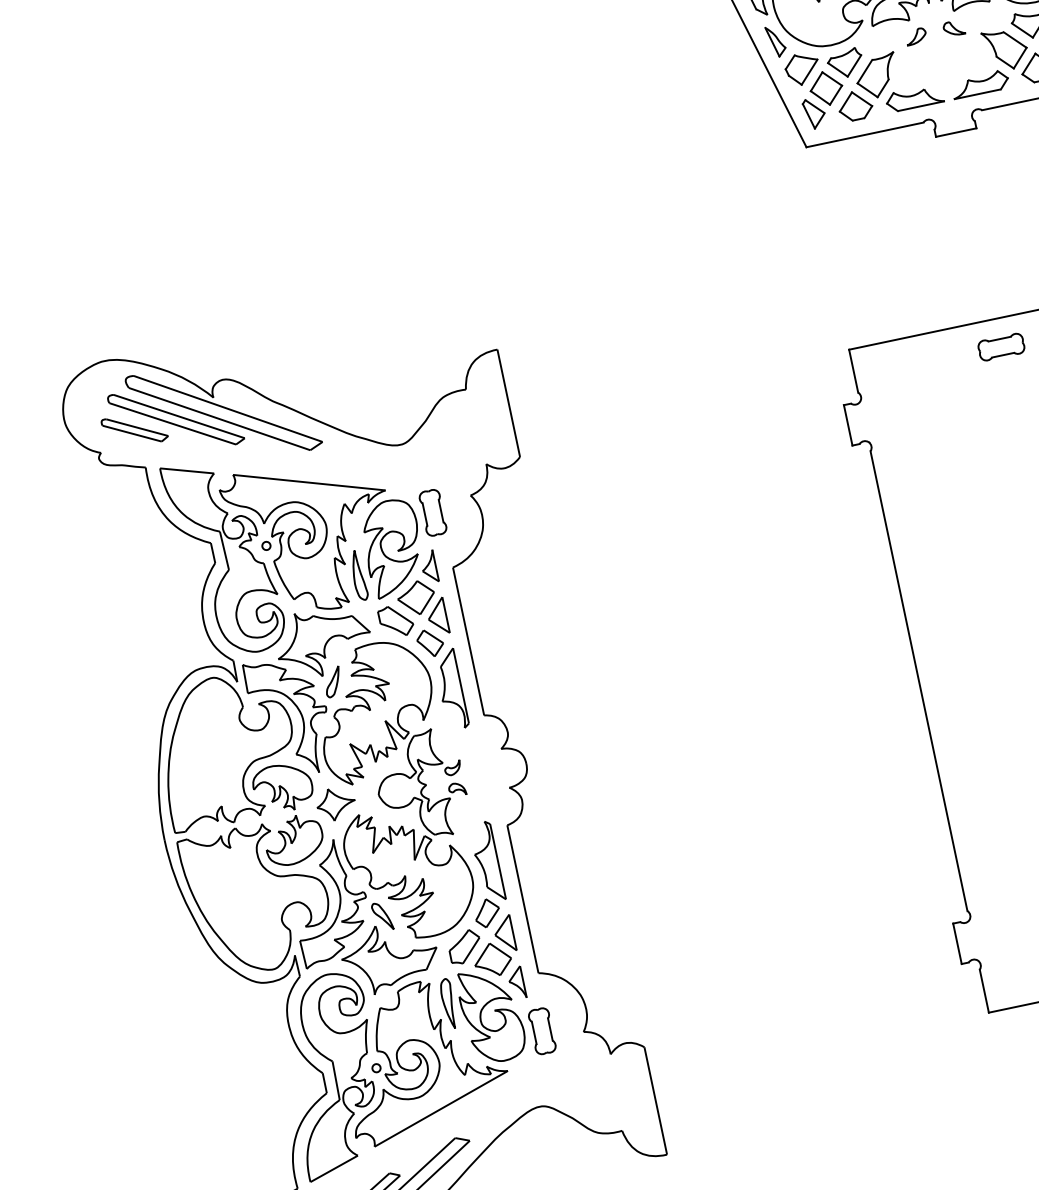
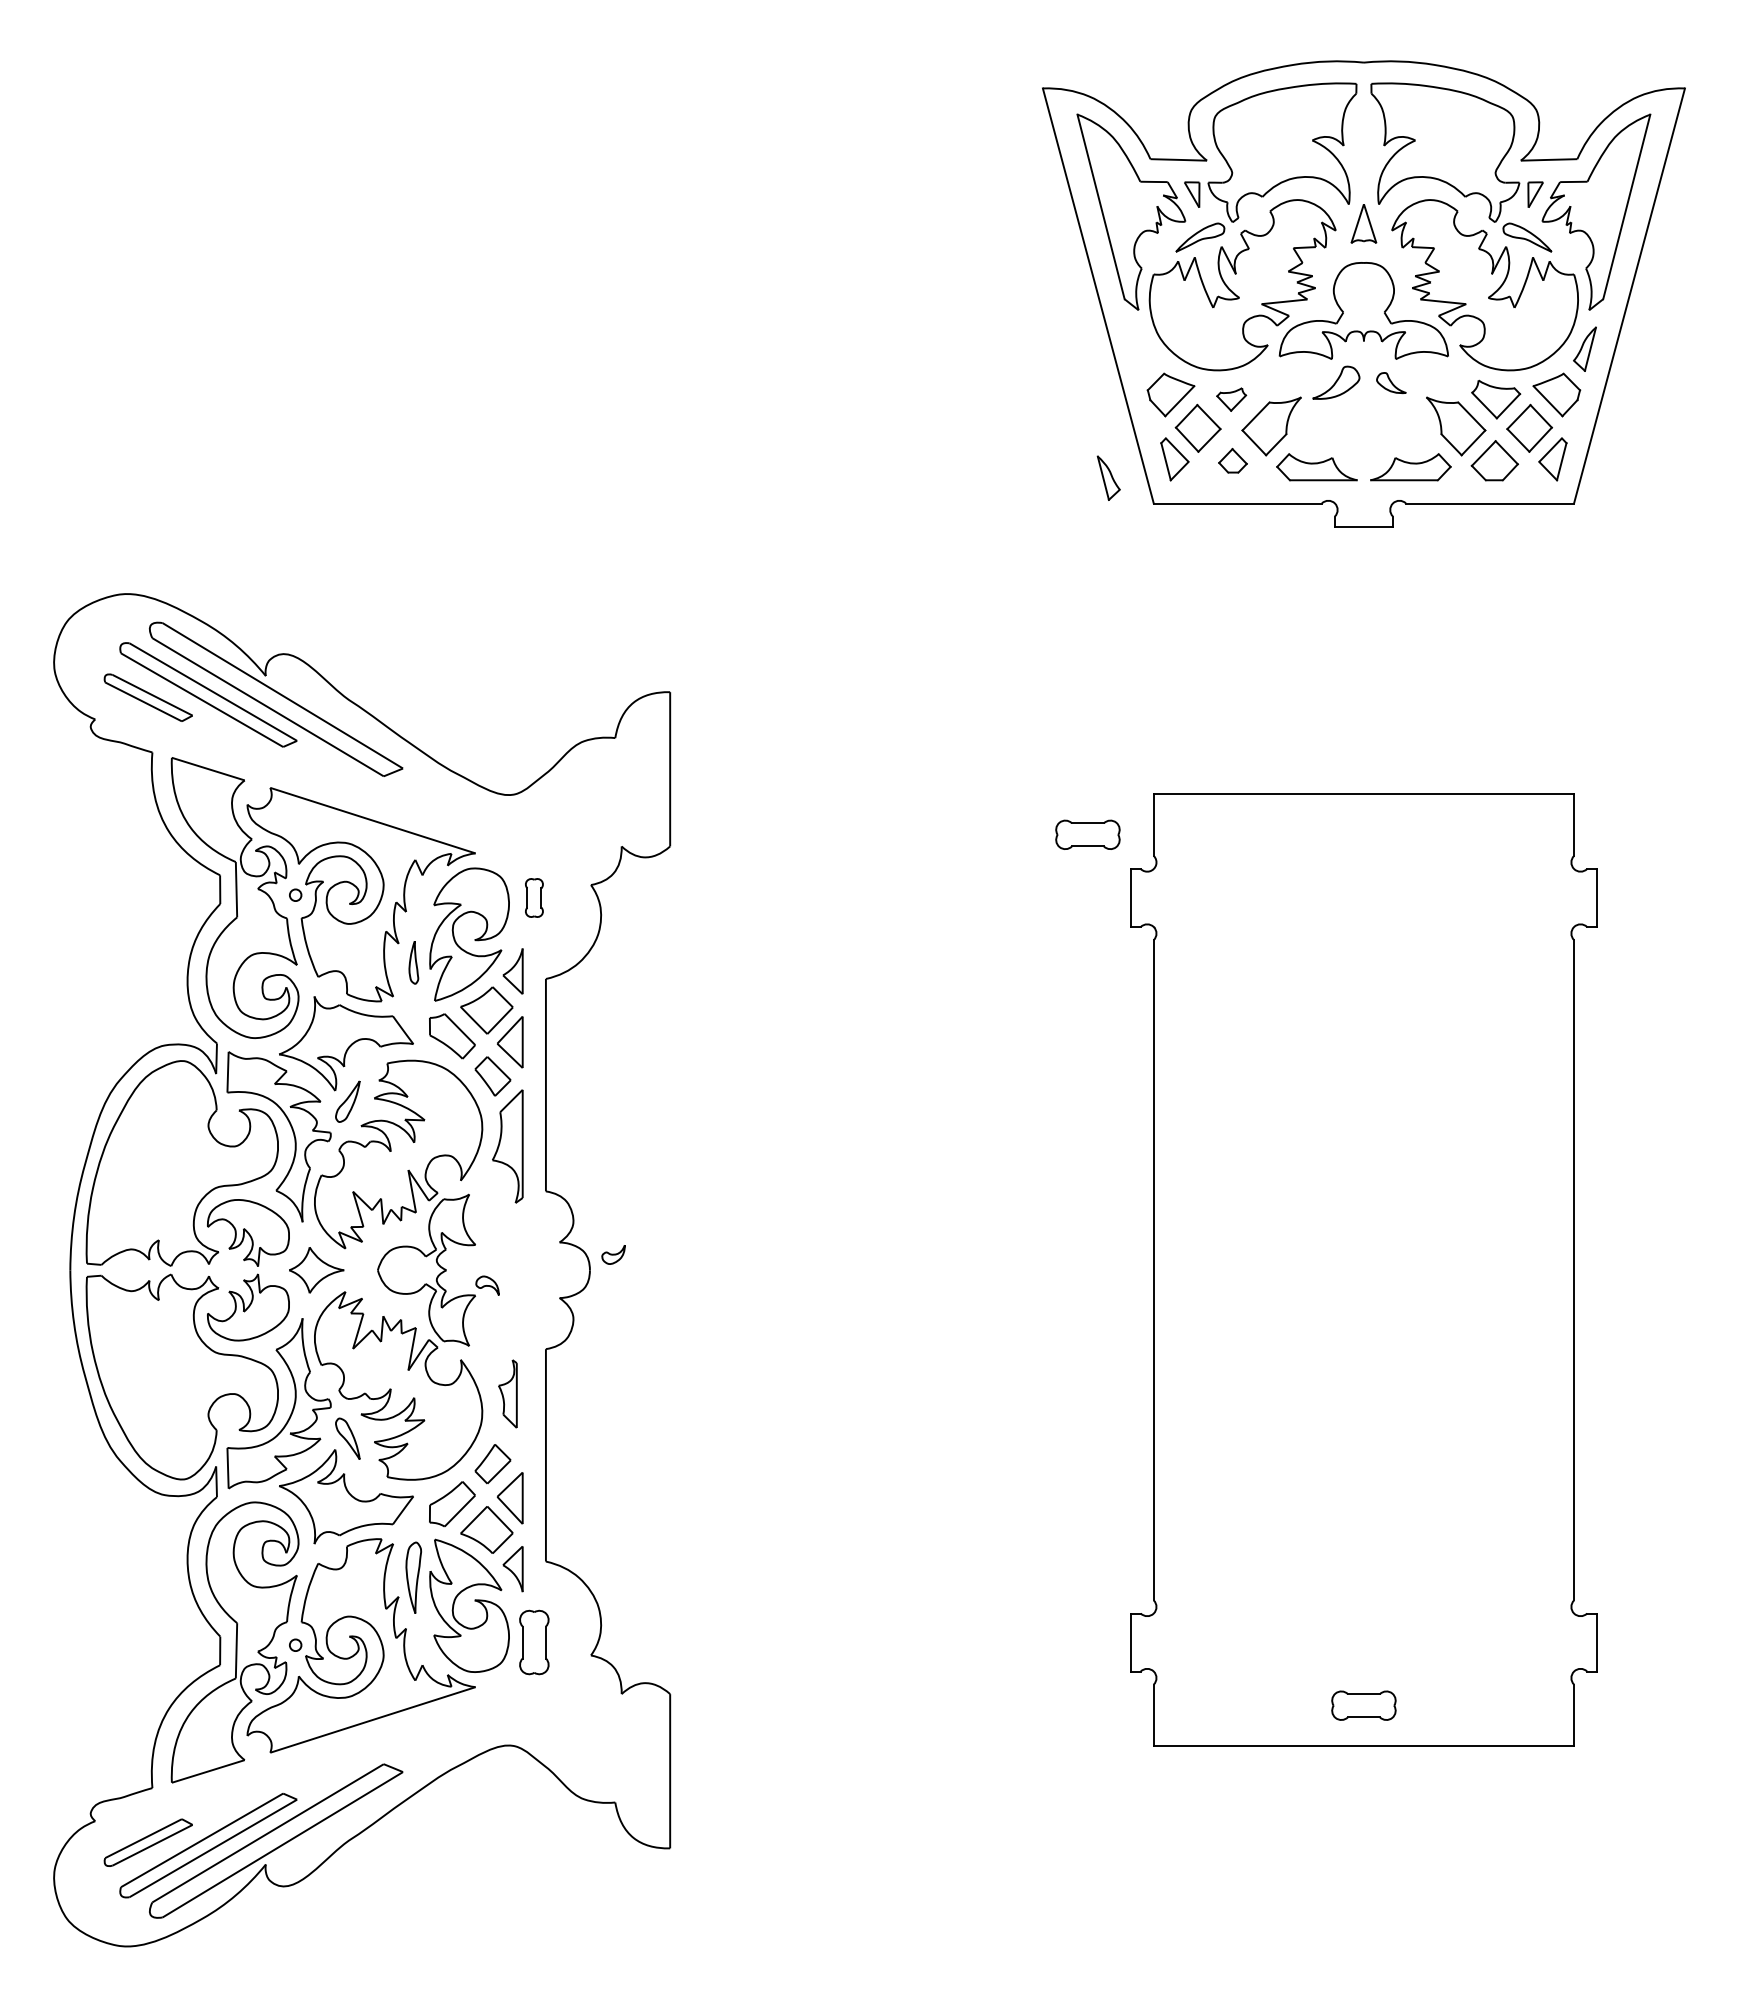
part: (916, 36) -> (1336, 383), size x1.6
part: (775, 40) -> (1108, 477), moved
part: (845, 63) -> (1231, 399), size x0.6
part: (854, 105) -> (1232, 460), size x0.6
part: (1001, 346) -> (1087, 834), moved
part: (433, 512) -> (534, 897), size x0.6
part: (358, 575) -> (413, 962), size x0.6
part: (452, 767) -> (613, 1254), moved
part: (487, 861) -> (507, 1393), size x0.6

